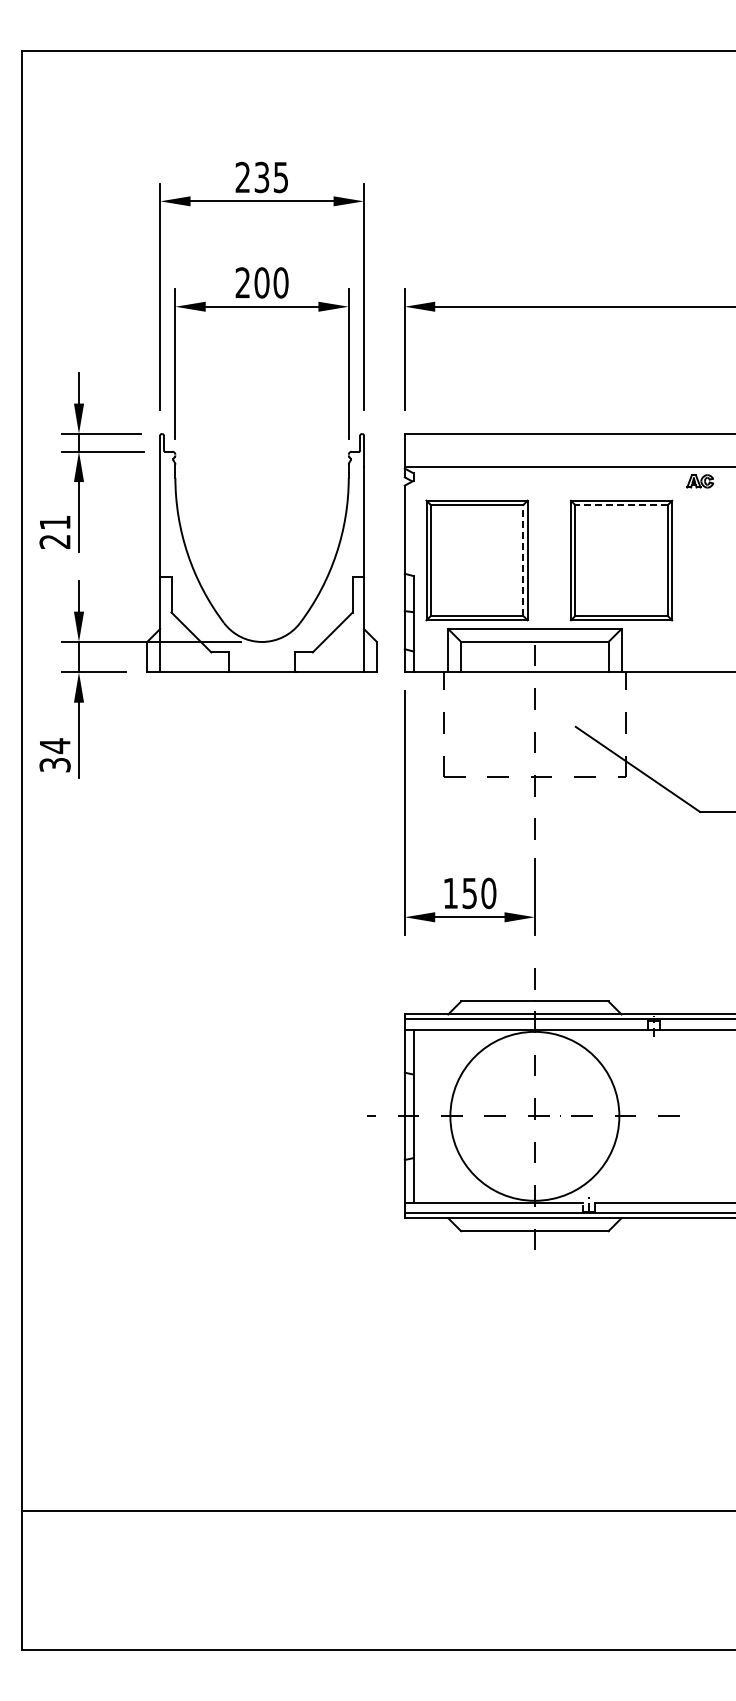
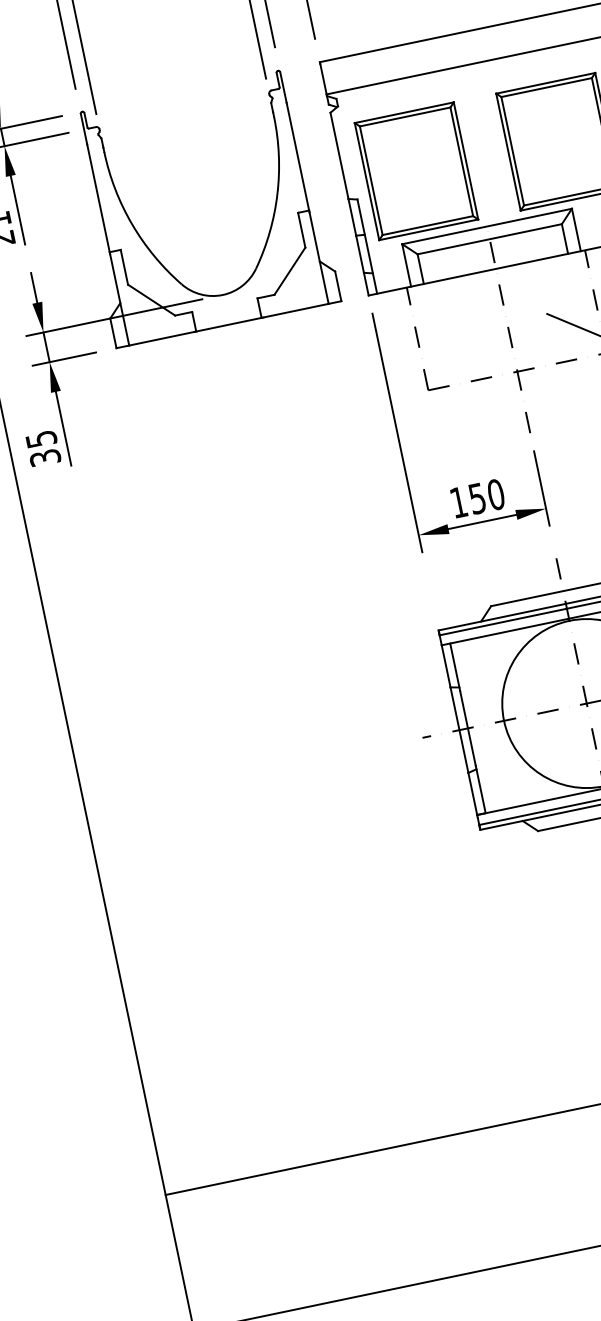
line: (621, 505) -> (546, 87), dashed -> solid
line: (523, 560) -> (461, 161), dashed -> solid
text: (55, 746) -> (41, 439), 34 -> 35

